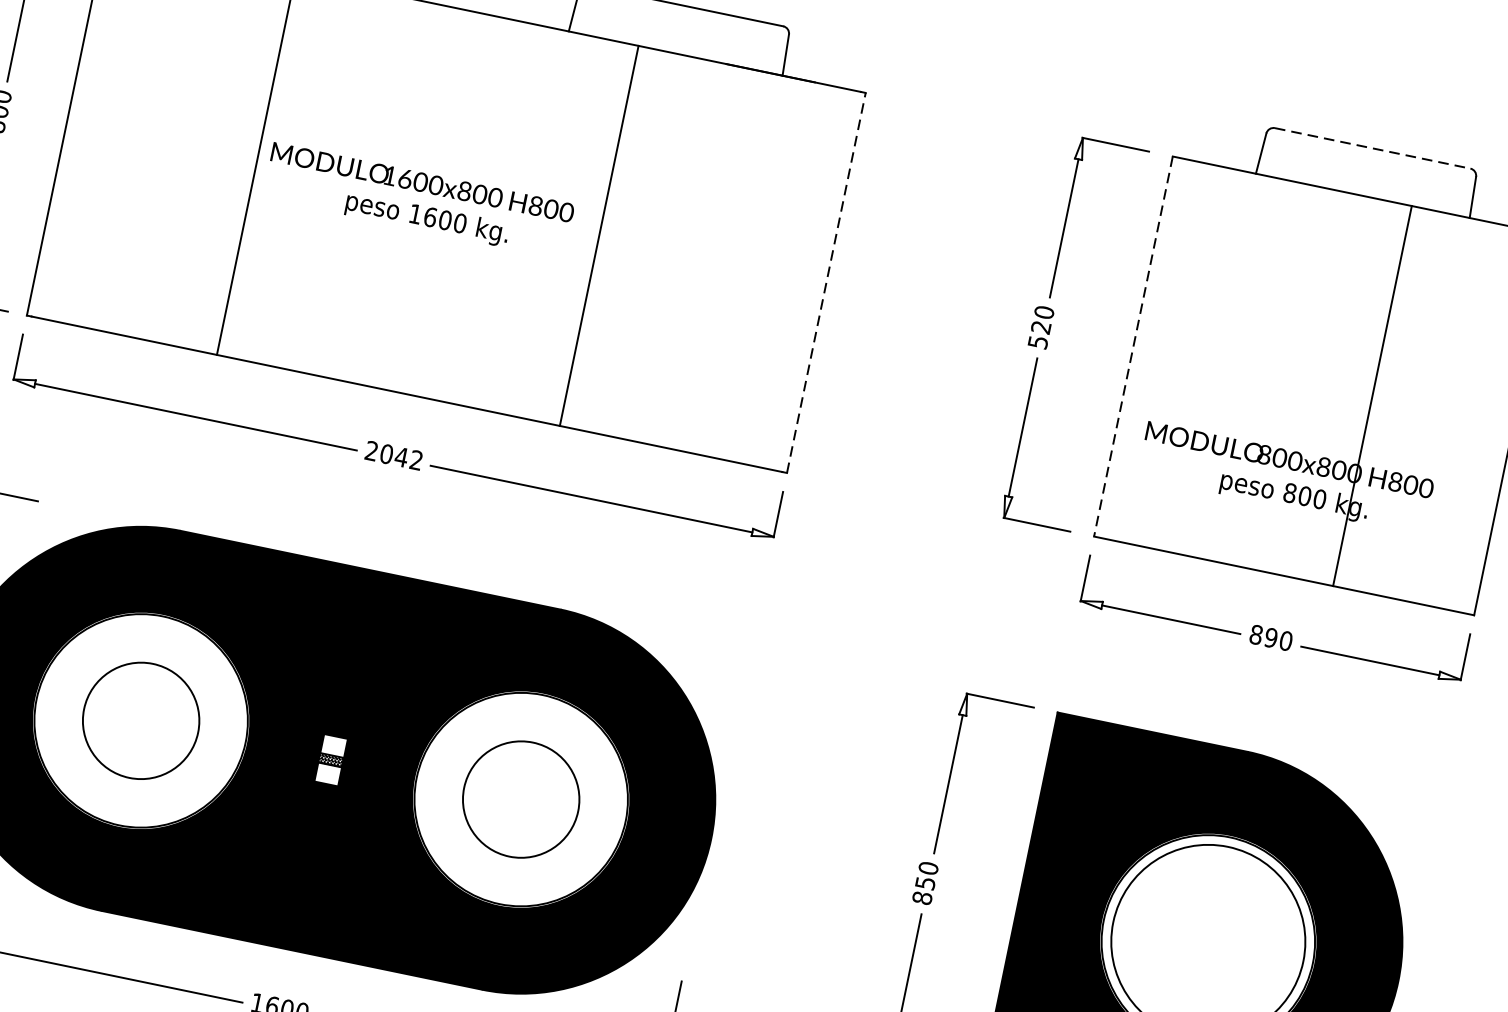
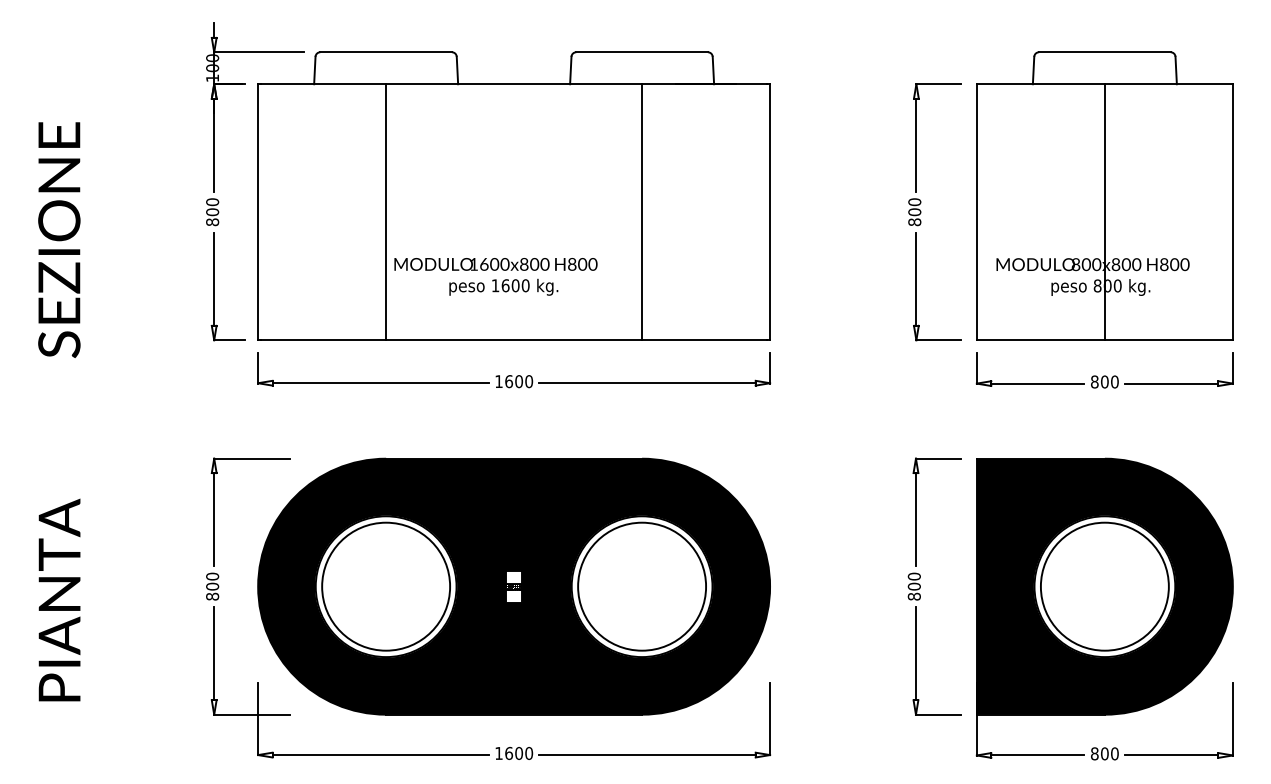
line: (1372, 148) -> (1104, 52), dashed -> solid
text: (418, 200) -> (495, 276), moved
line: (599, 236) -> (642, 212), moved
line: (826, 283) -> (770, 212), dashed -> solid
text: (1039, 335) -> (914, 217), 520 -> 800
line: (1132, 346) -> (976, 212), dashed -> solid
line: (1371, 396) -> (1104, 212), moved
text: (394, 455) -> (514, 381), 2042 -> 1600
text: (1270, 637) -> (1104, 381), 890 -> 800
circle: (141, 720) -> (386, 586), size x1.67
circle: (521, 799) -> (642, 586), size x1.67
text: (924, 882) -> (913, 586), 850 -> 800

